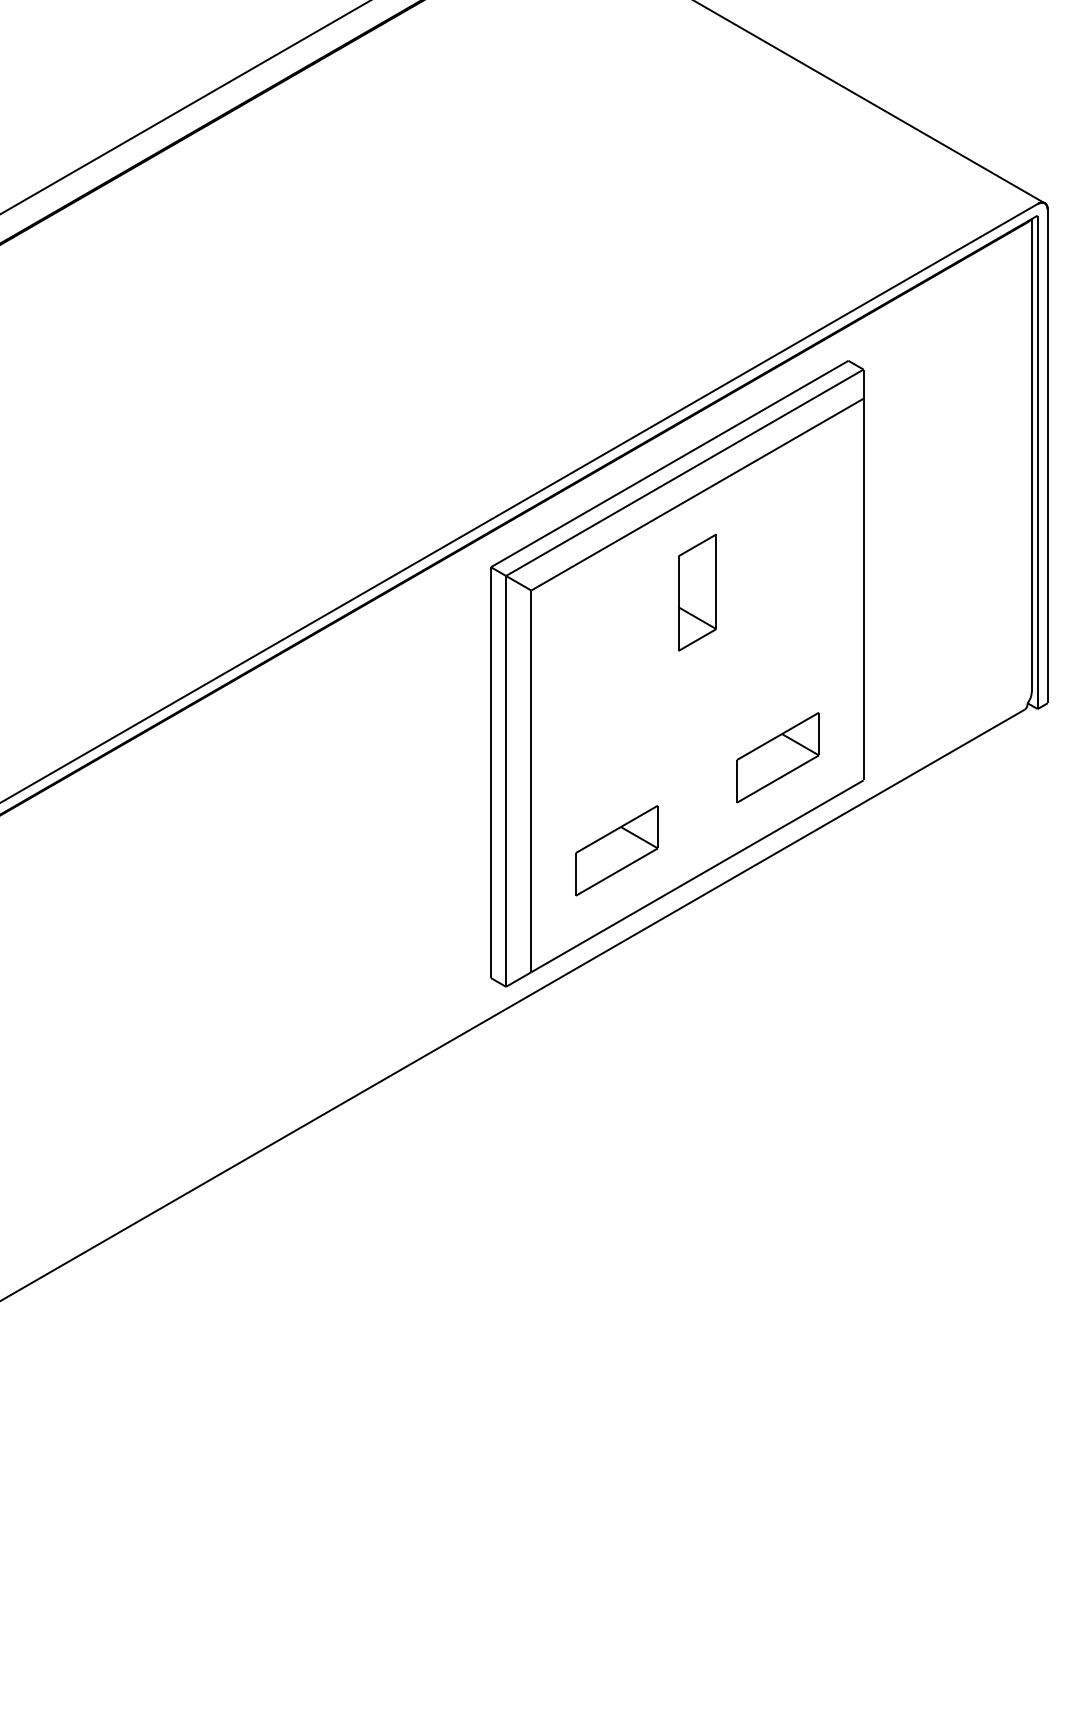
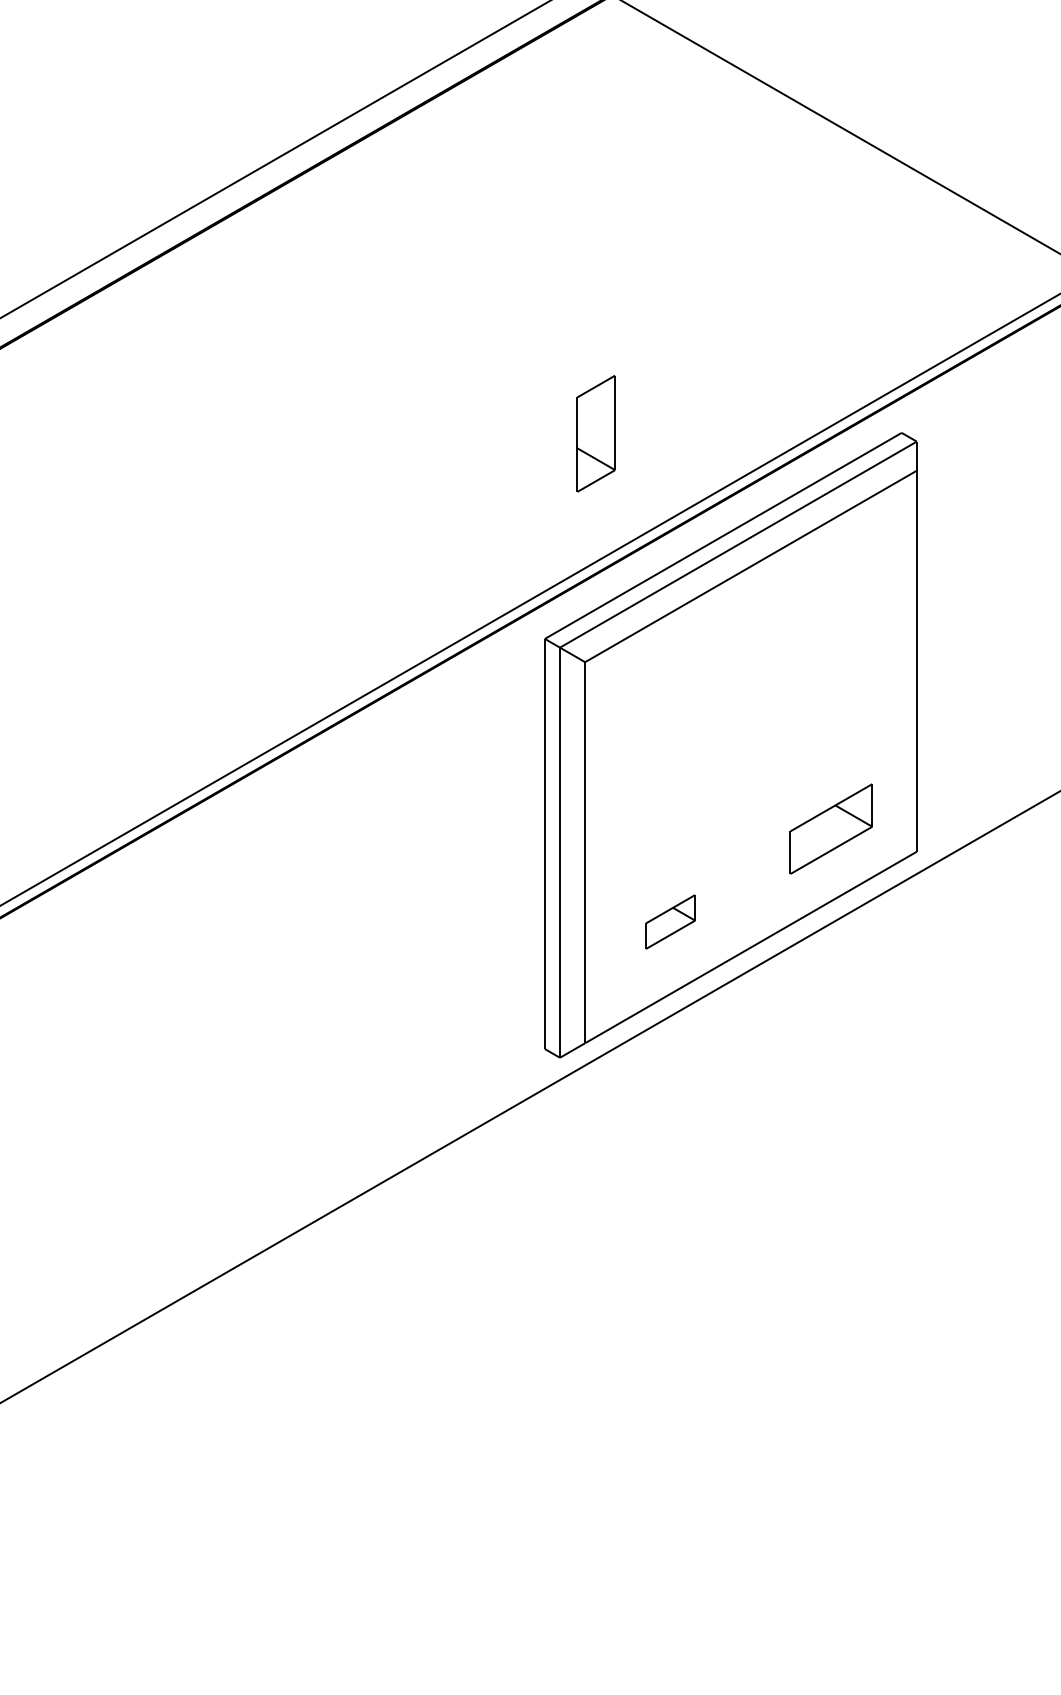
part: (697, 592) -> (596, 433), moved
part: (616, 850) -> (670, 921), size x0.6

